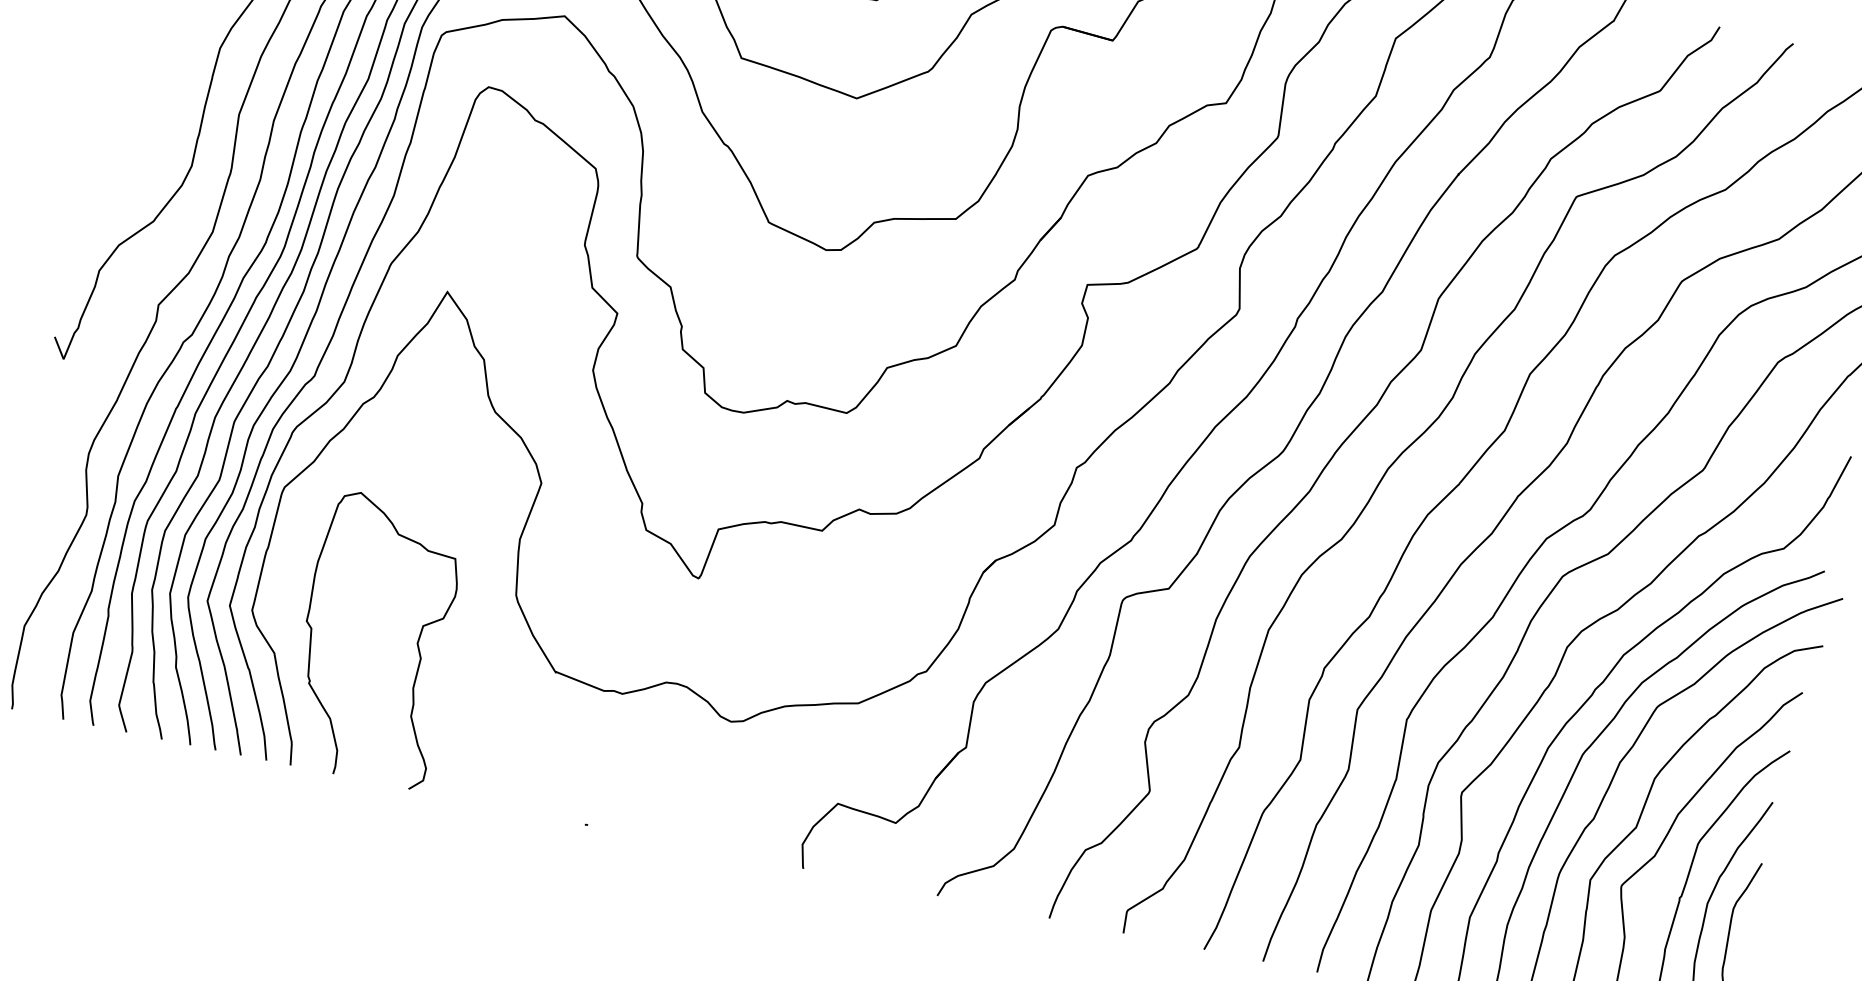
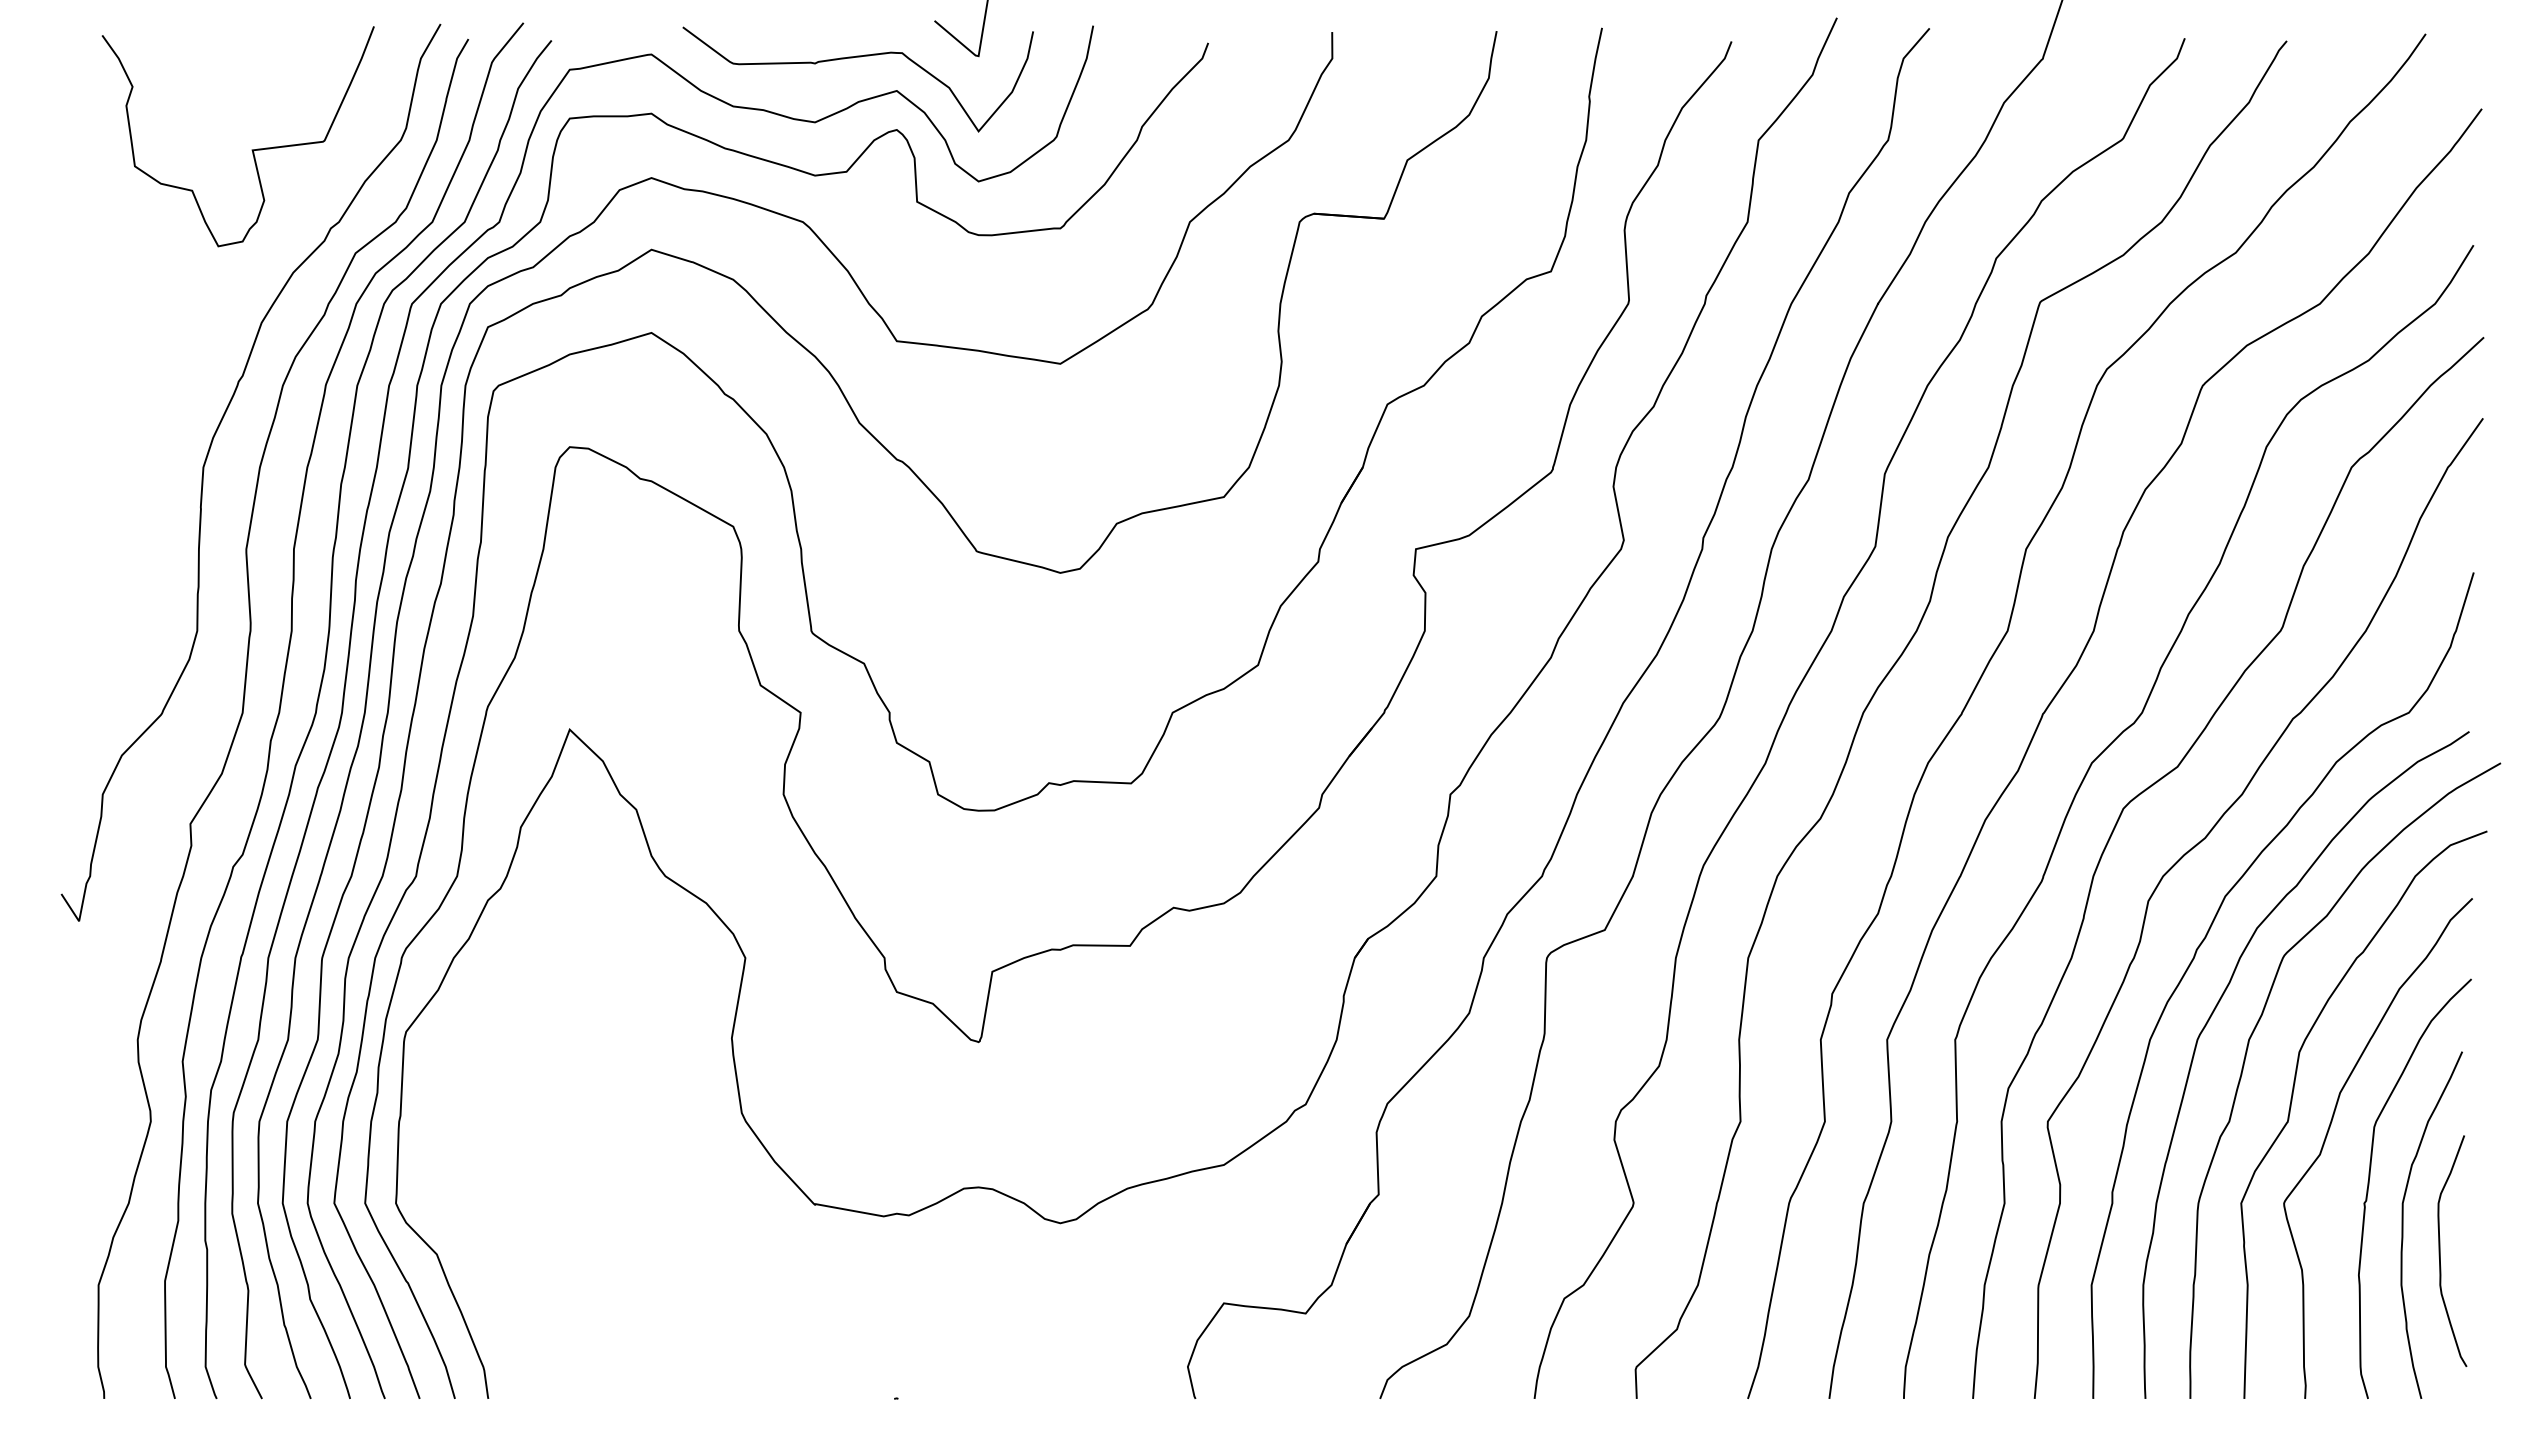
curve: (417, 644) -> (623, 1204), removed

